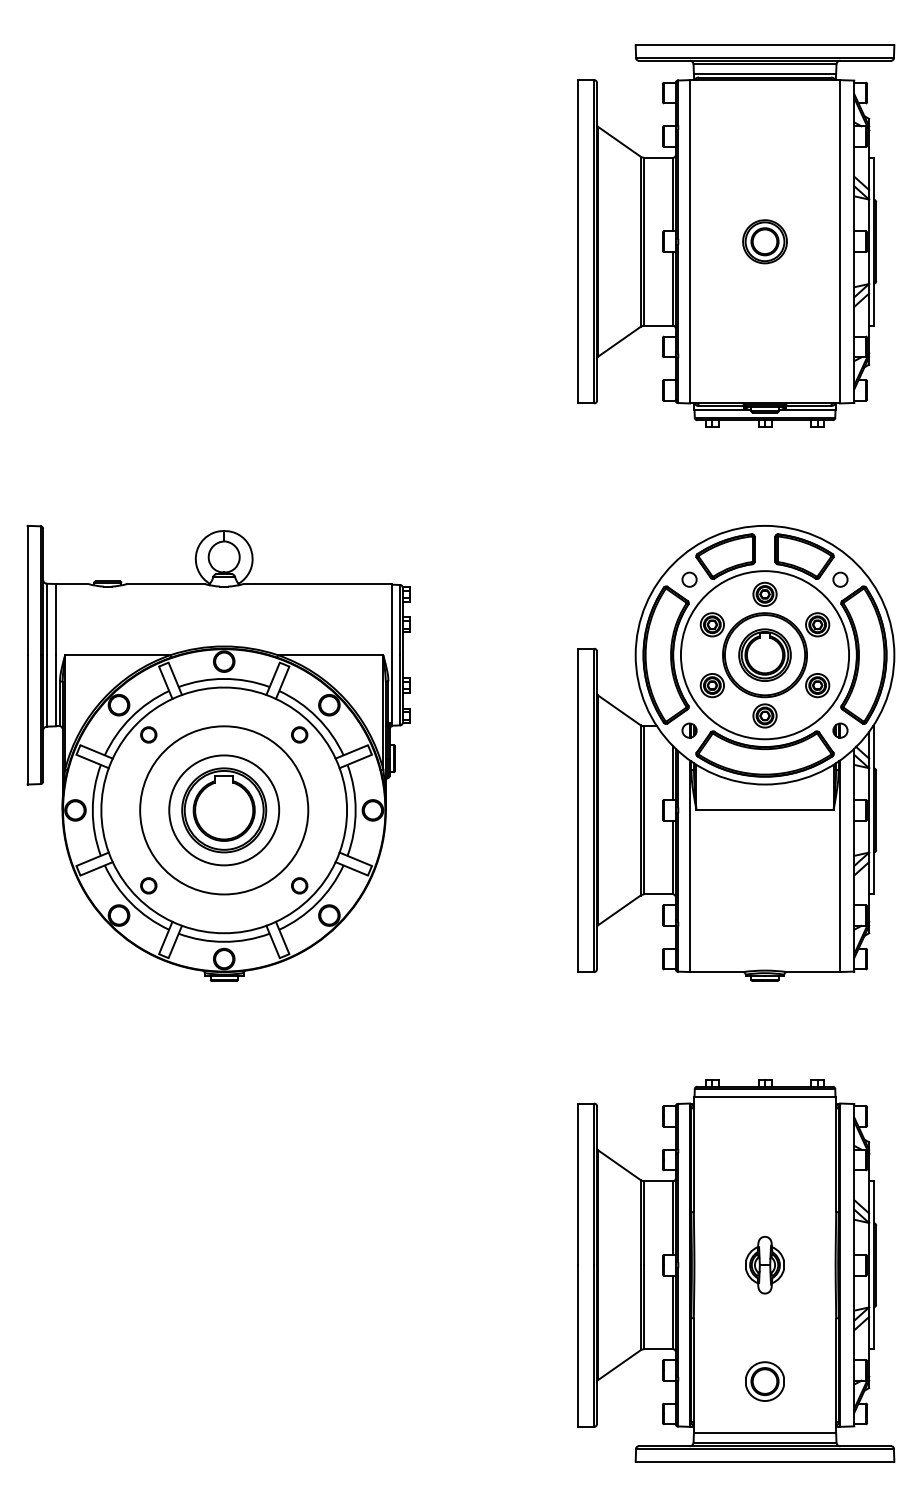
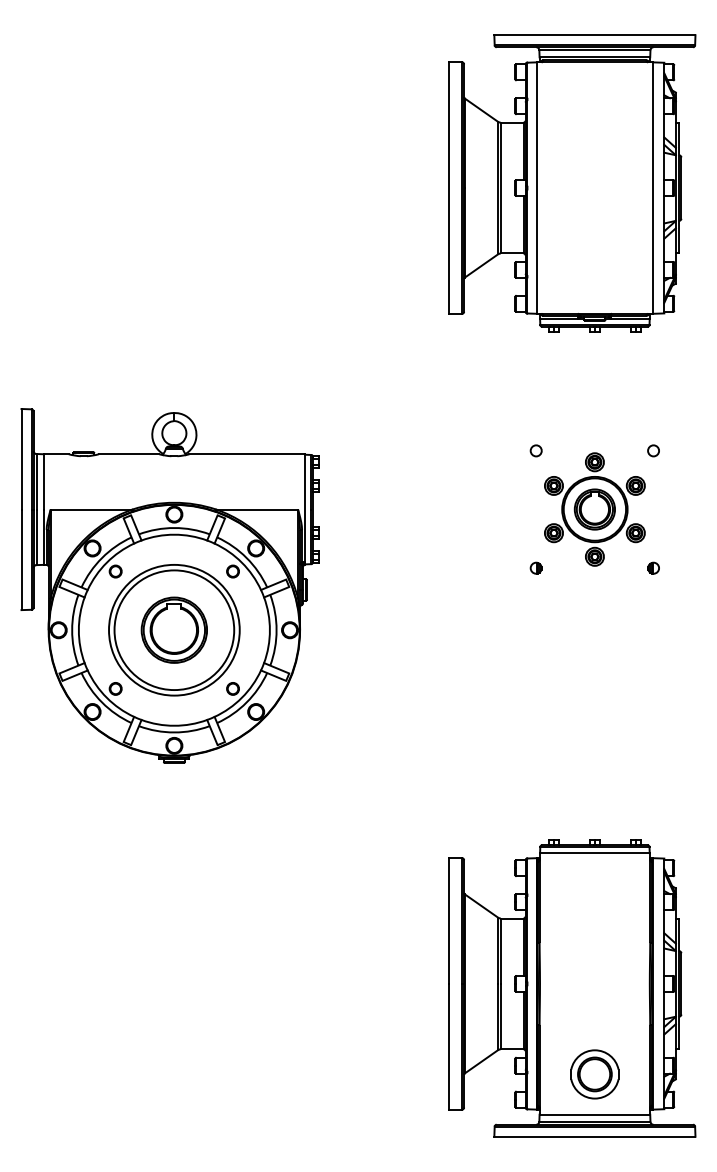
part: (764, 241) -> (594, 187), removed
part: (736, 753) -> (572, 586), removed
circle: (224, 810) -> (174, 630), size x1.4
part: (764, 1264) -> (594, 983), removed
part: (764, 1381) -> (594, 1074), size x1.6

